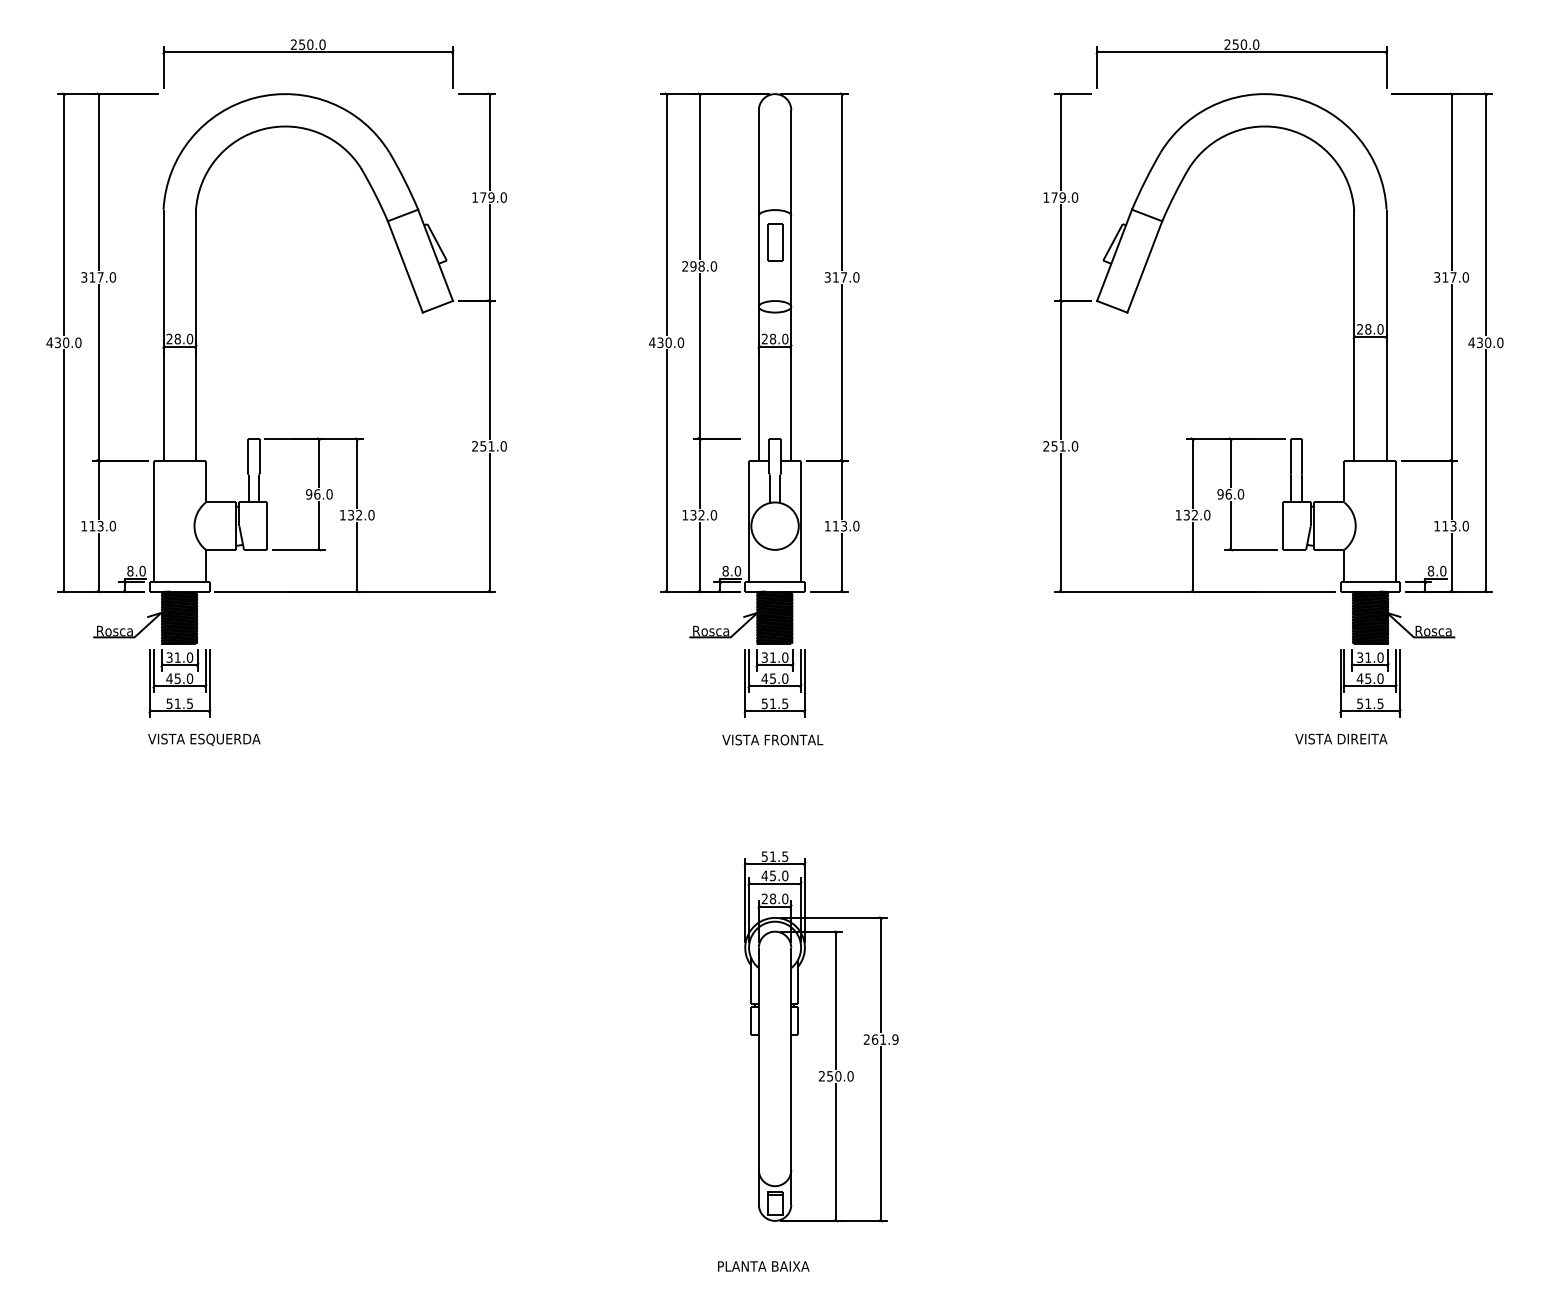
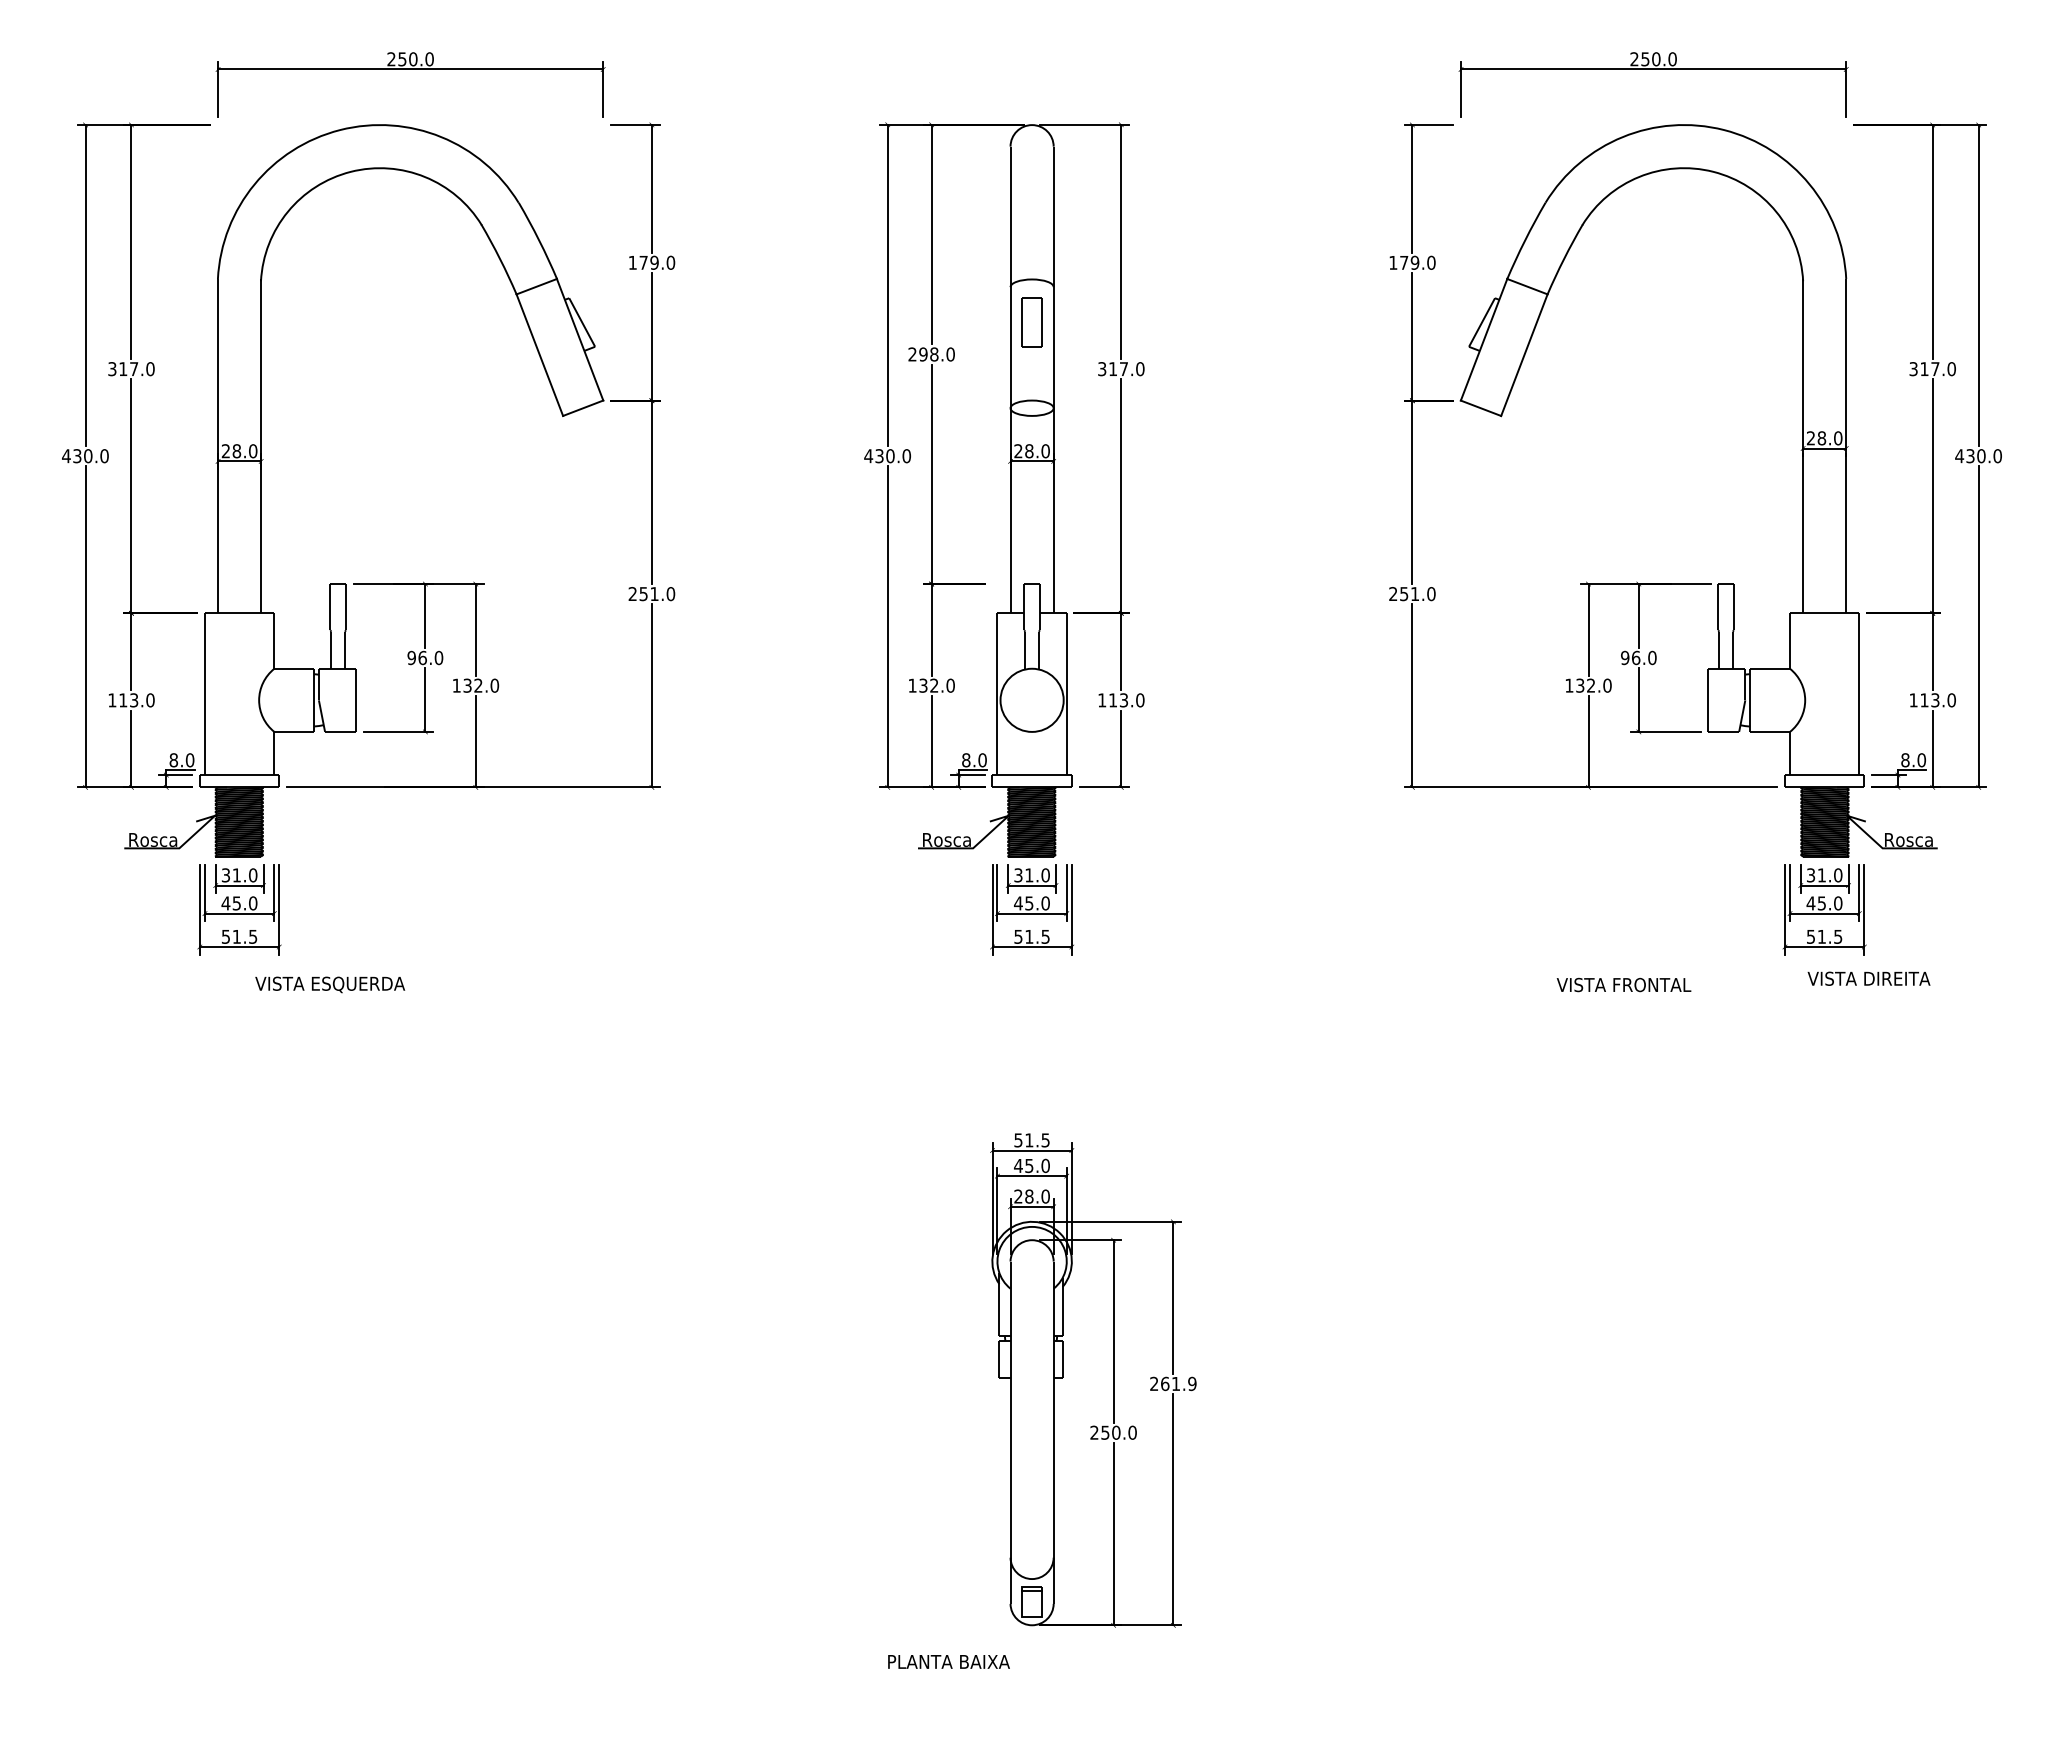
text: (1340, 738) -> (1868, 978), moved
text: (204, 739) -> (330, 984), moved
text: (772, 739) -> (1623, 984), moved
text: (763, 1266) -> (948, 1661), moved

